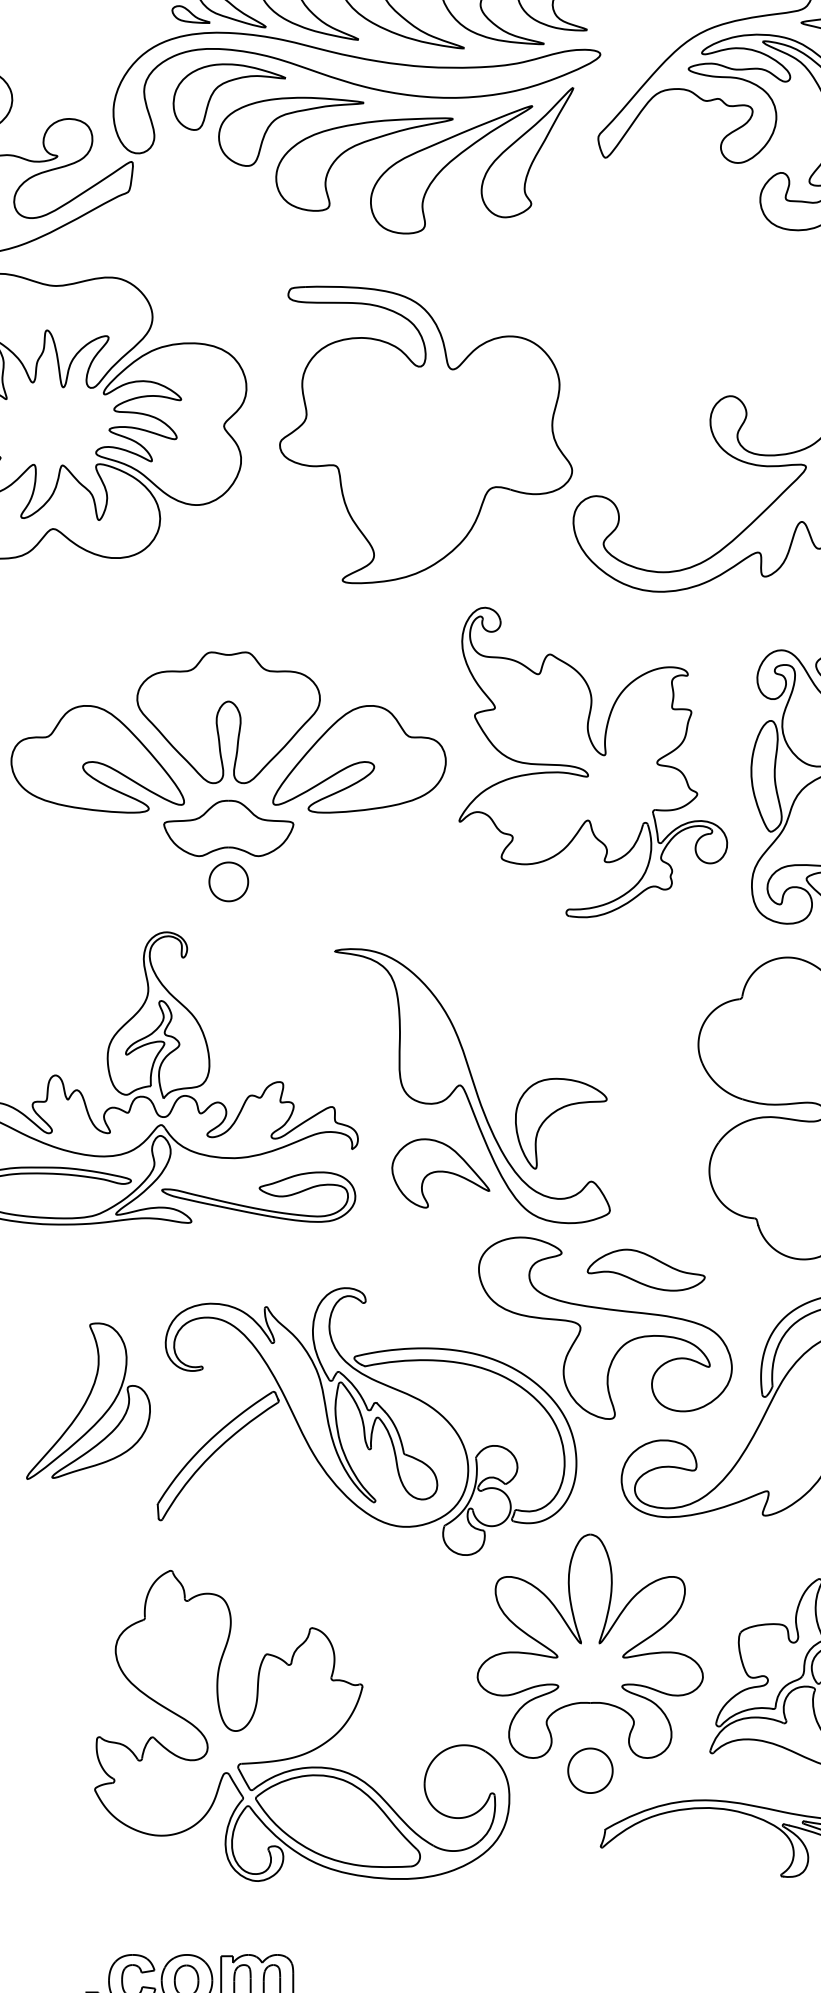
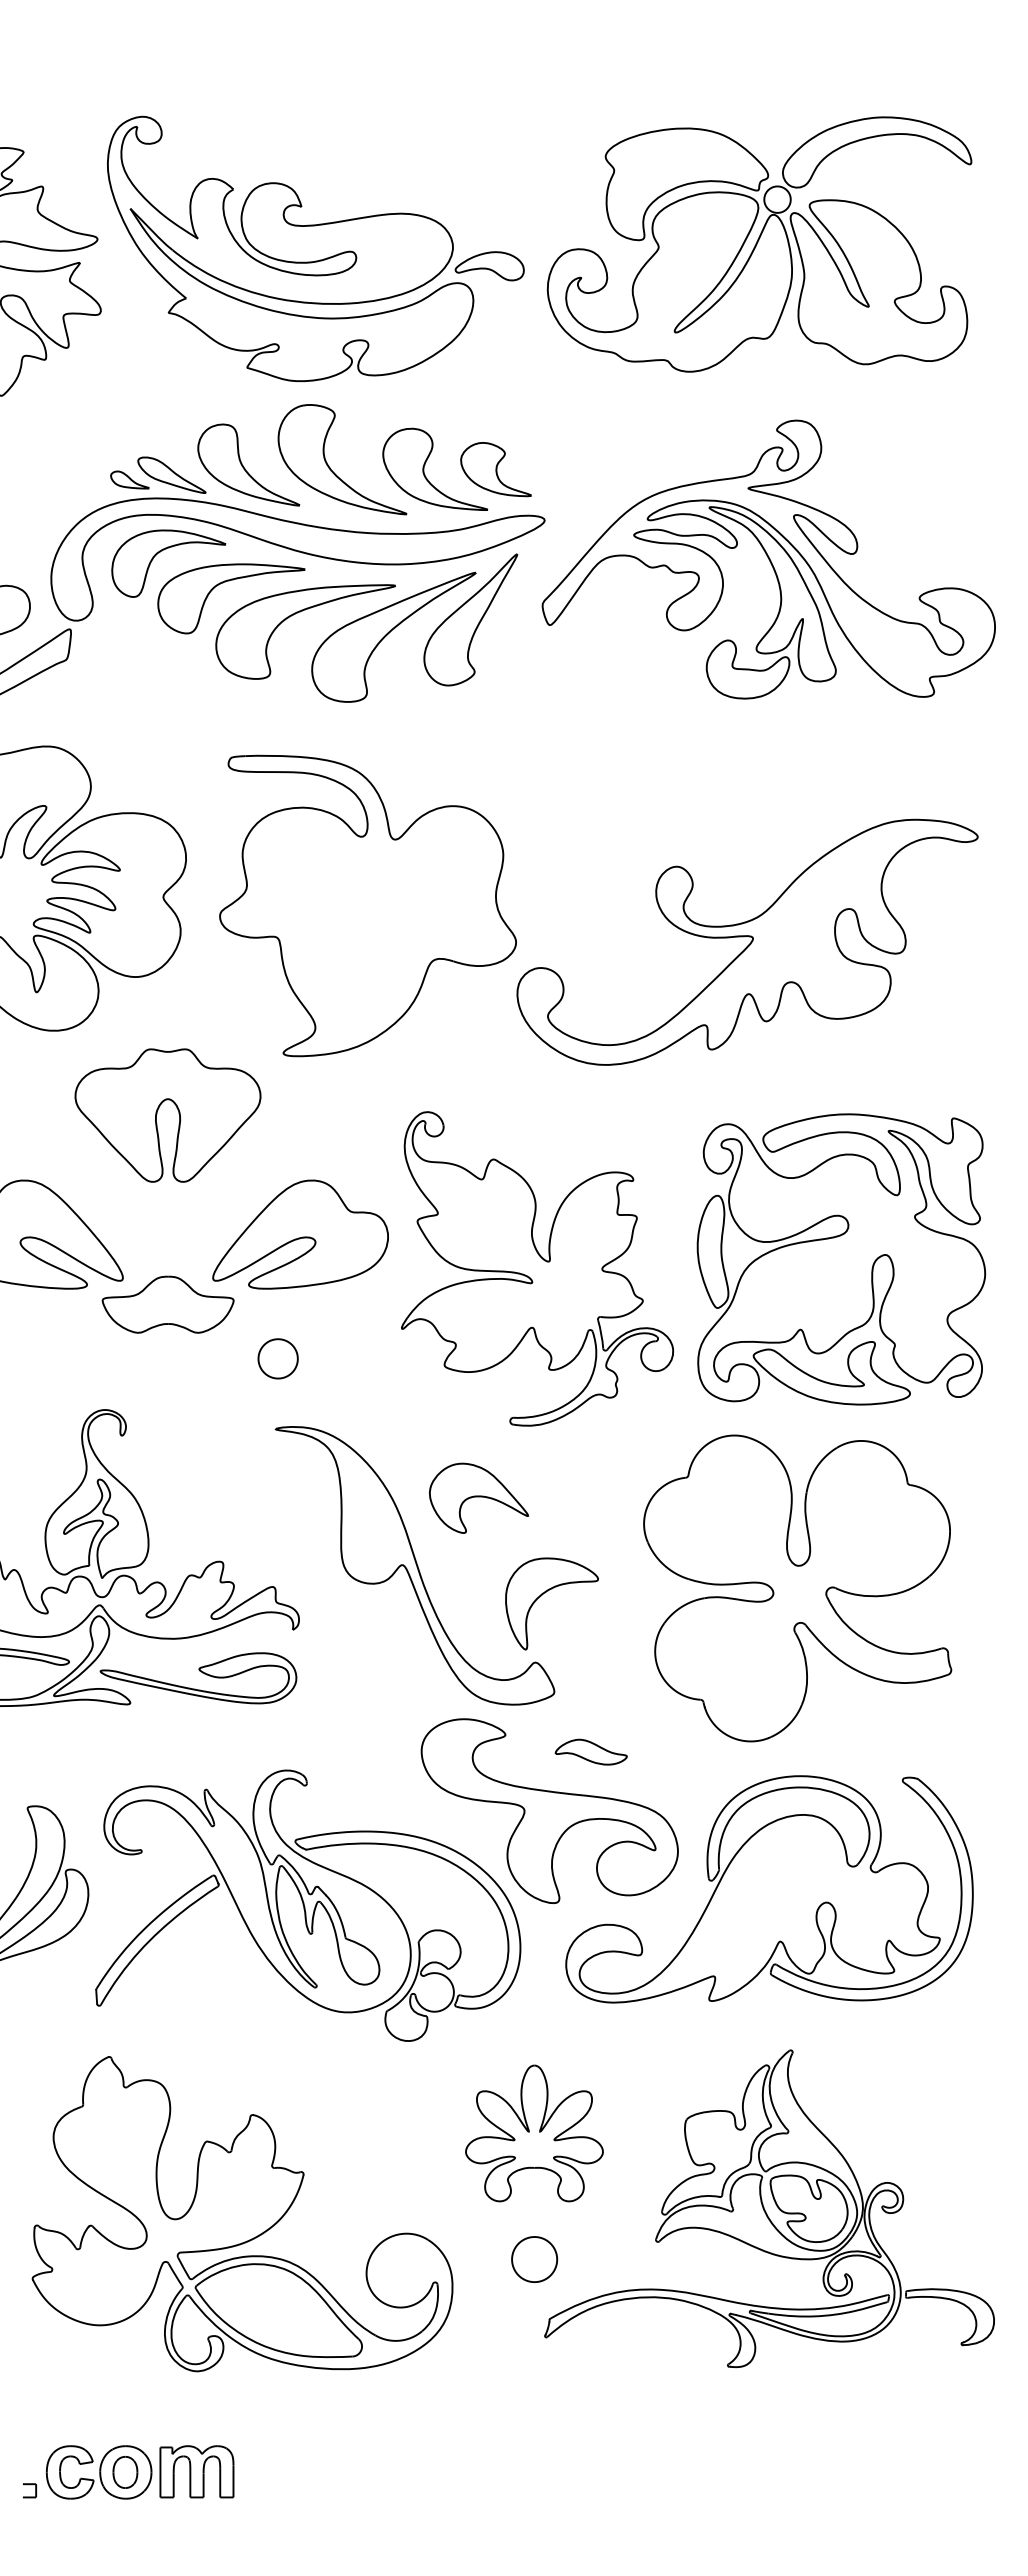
part: (218, 716) -> (157, 1114), moved
part: (593, 762) -> (537, 1268), moved
part: (228, 881) -> (277, 1358), moved
part: (554, 1113) -> (545, 1593), moved
part: (440, 1172) -> (478, 1497), moved
part: (646, 1269) -> (591, 1751), size x0.6
part: (590, 1646) -> (534, 2133), size x0.6

